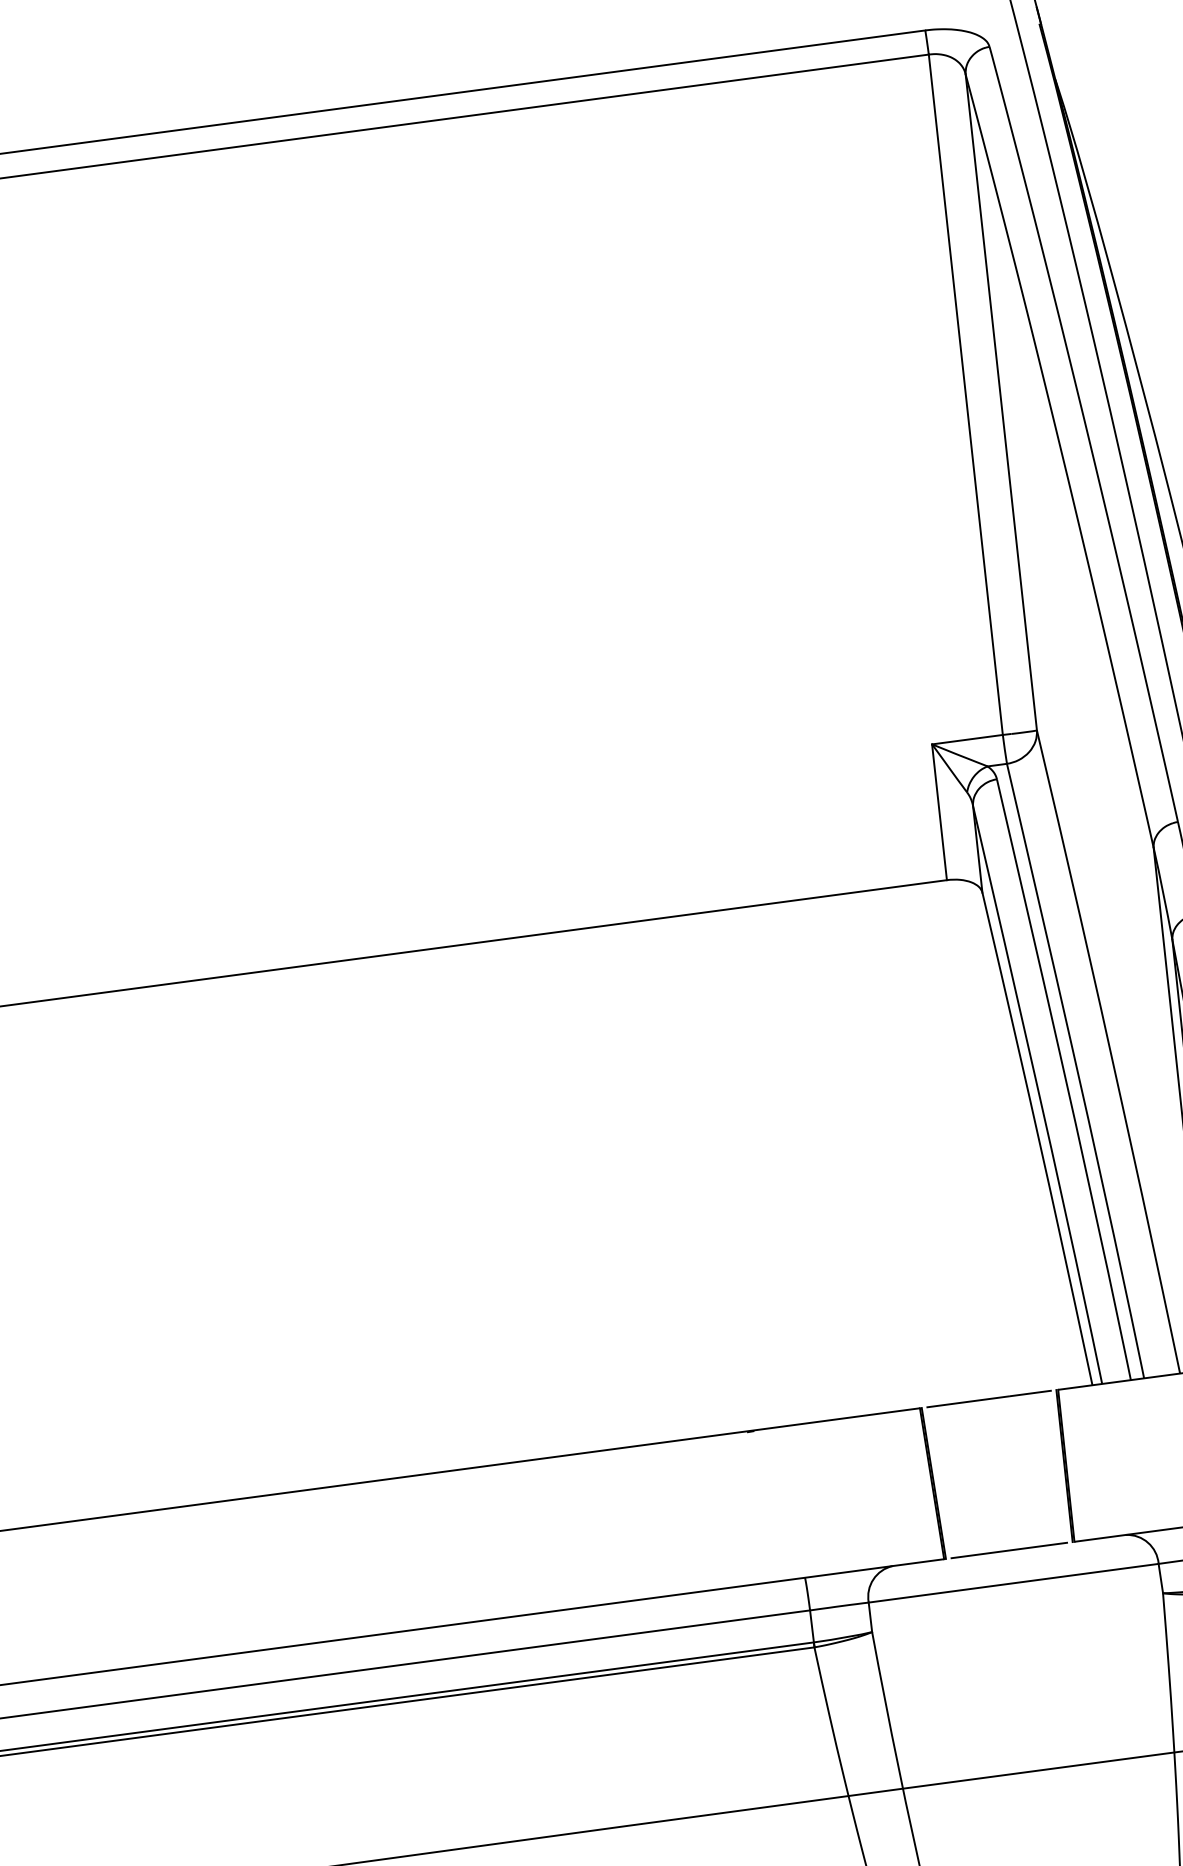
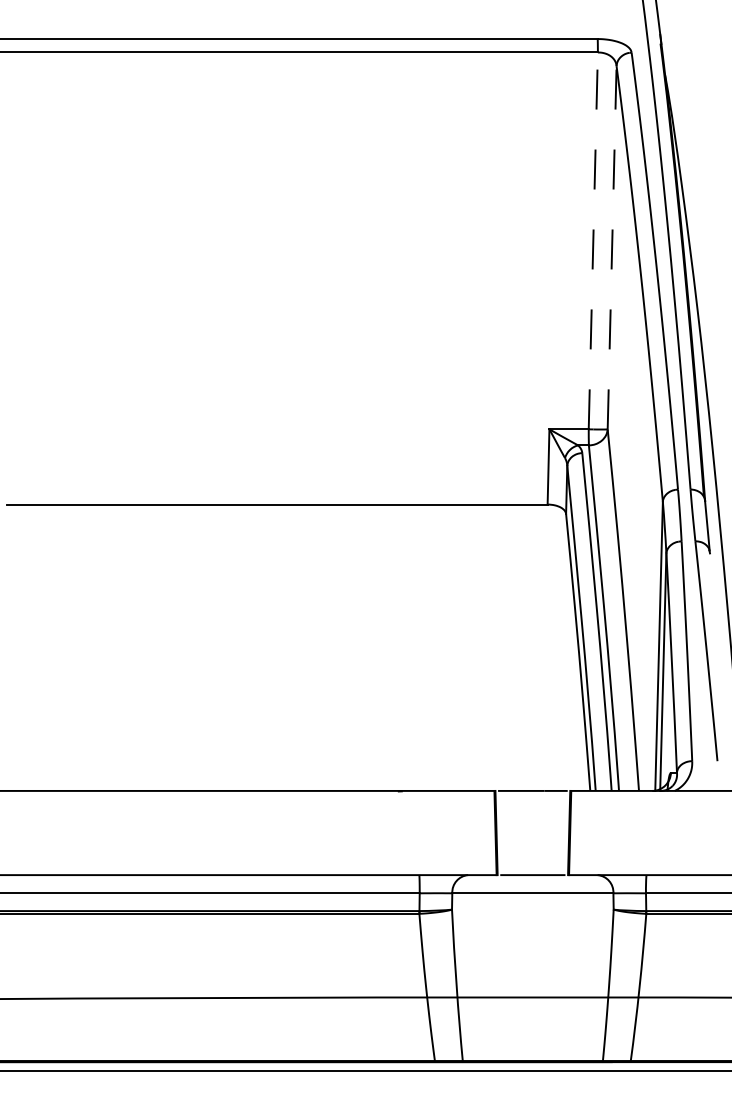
line: (966, 393) -> (593, 240), solid -> dashed
line: (1001, 402) -> (612, 247), solid -> dashed

